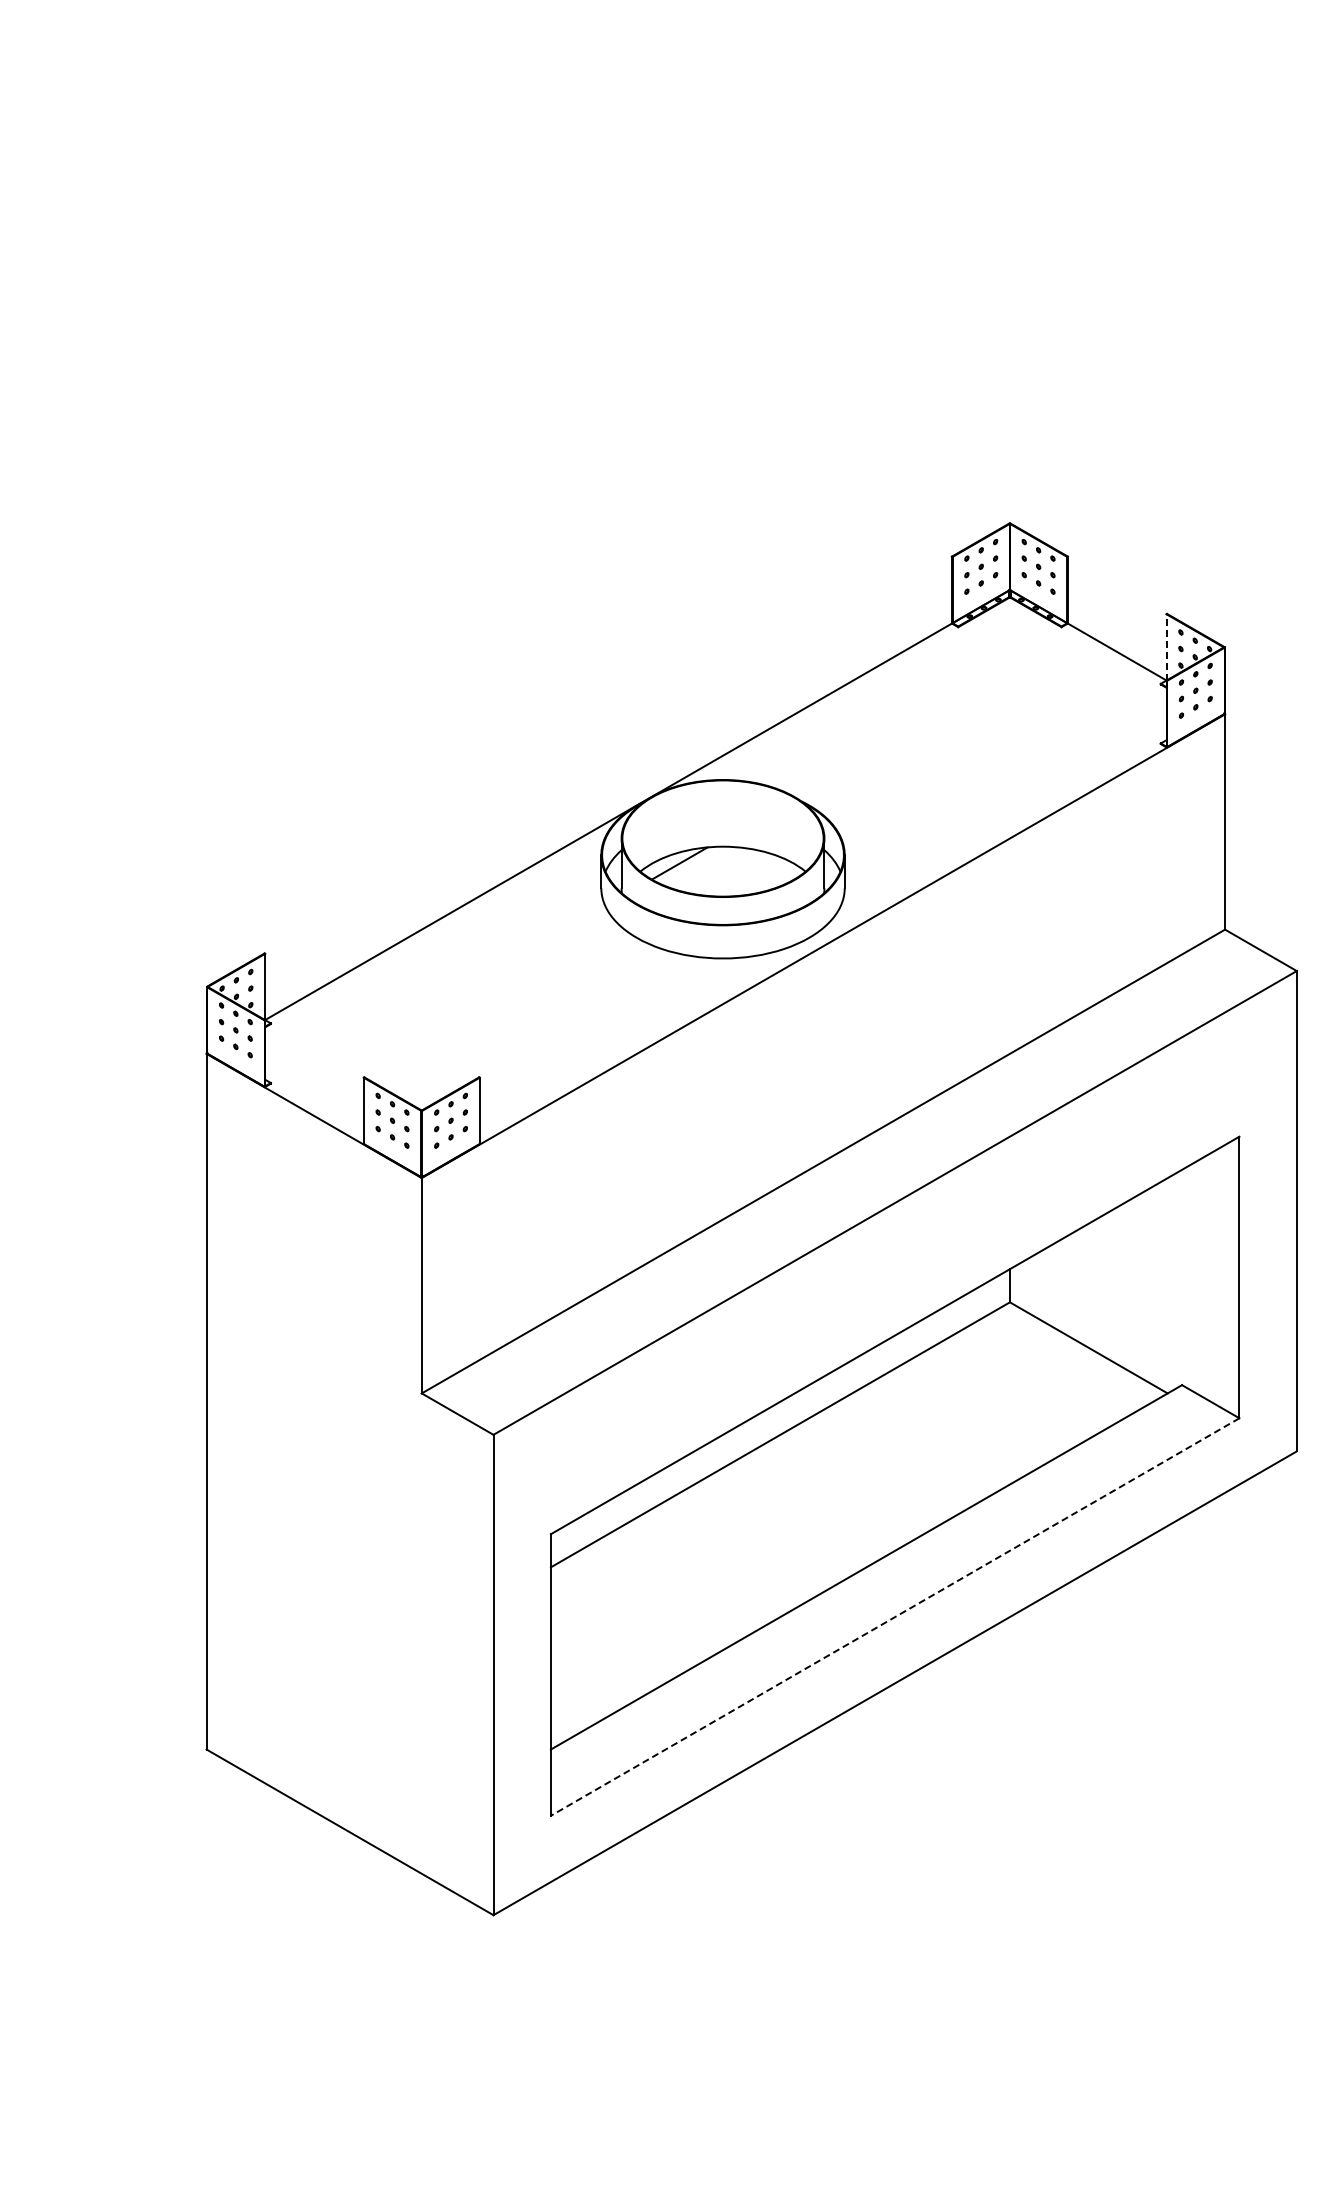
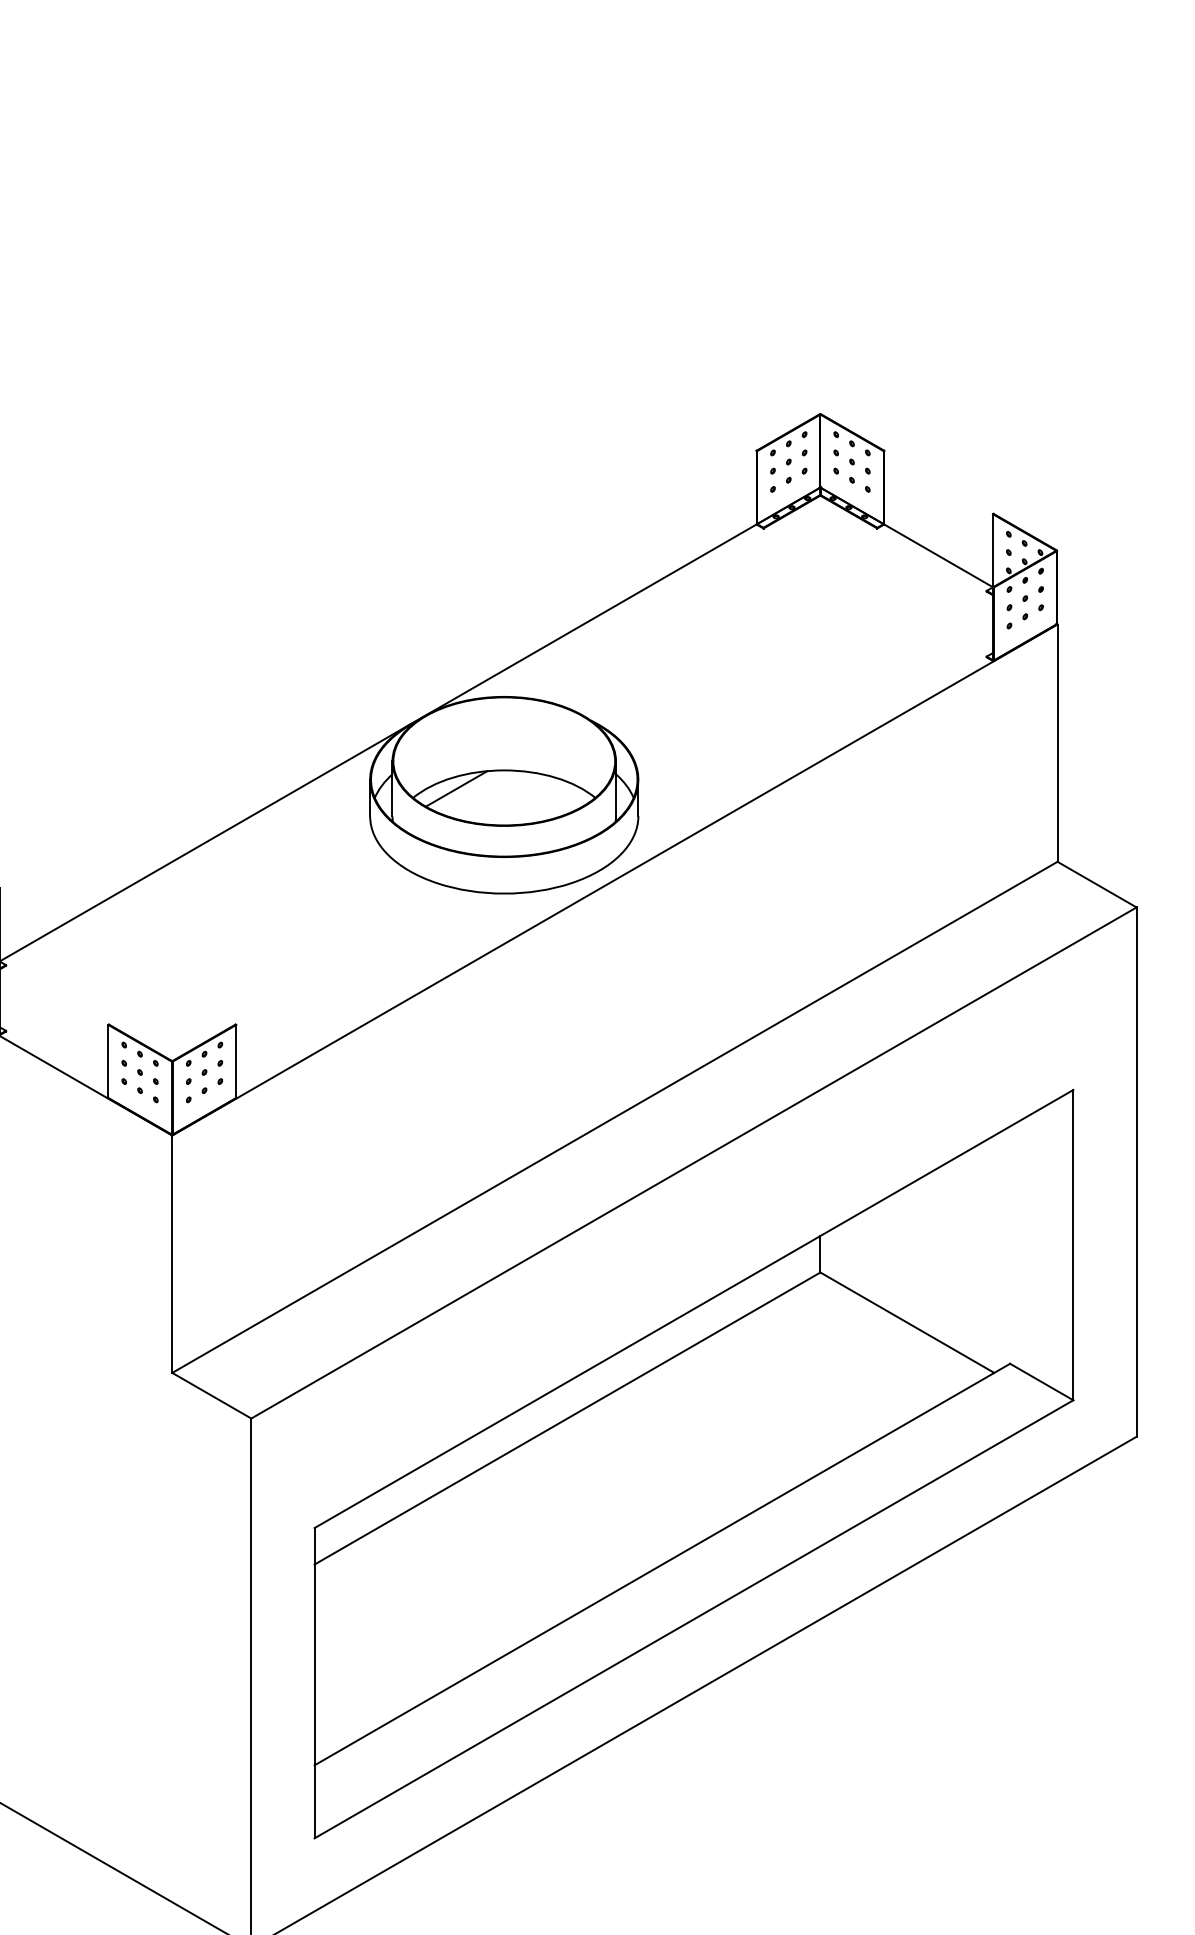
line: (1166, 646) -> (992, 549), dashed -> solid
line: (895, 1617) -> (694, 1619), dashed -> solid

